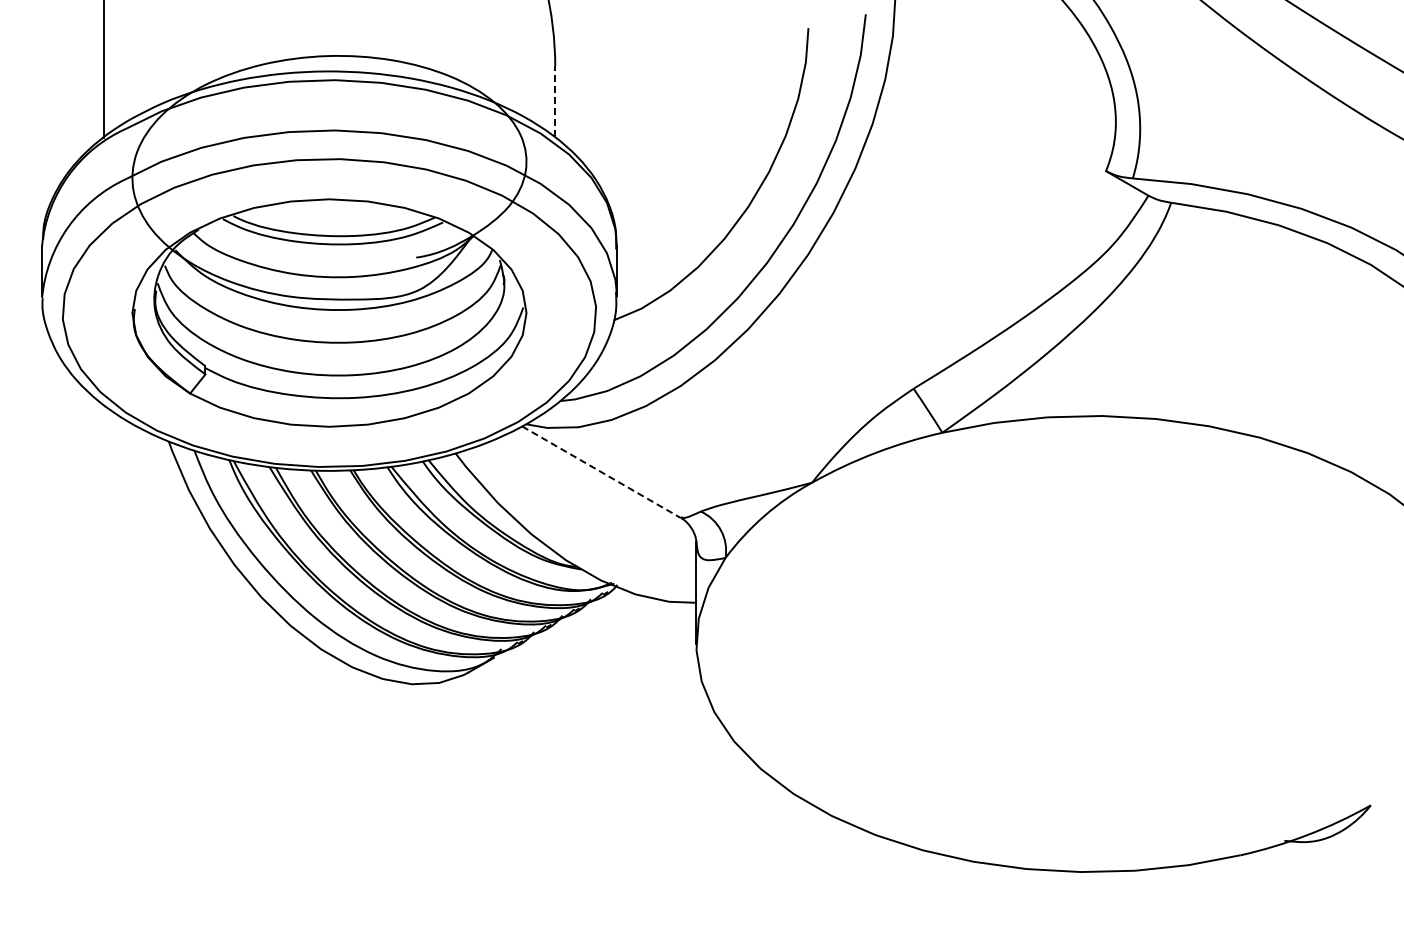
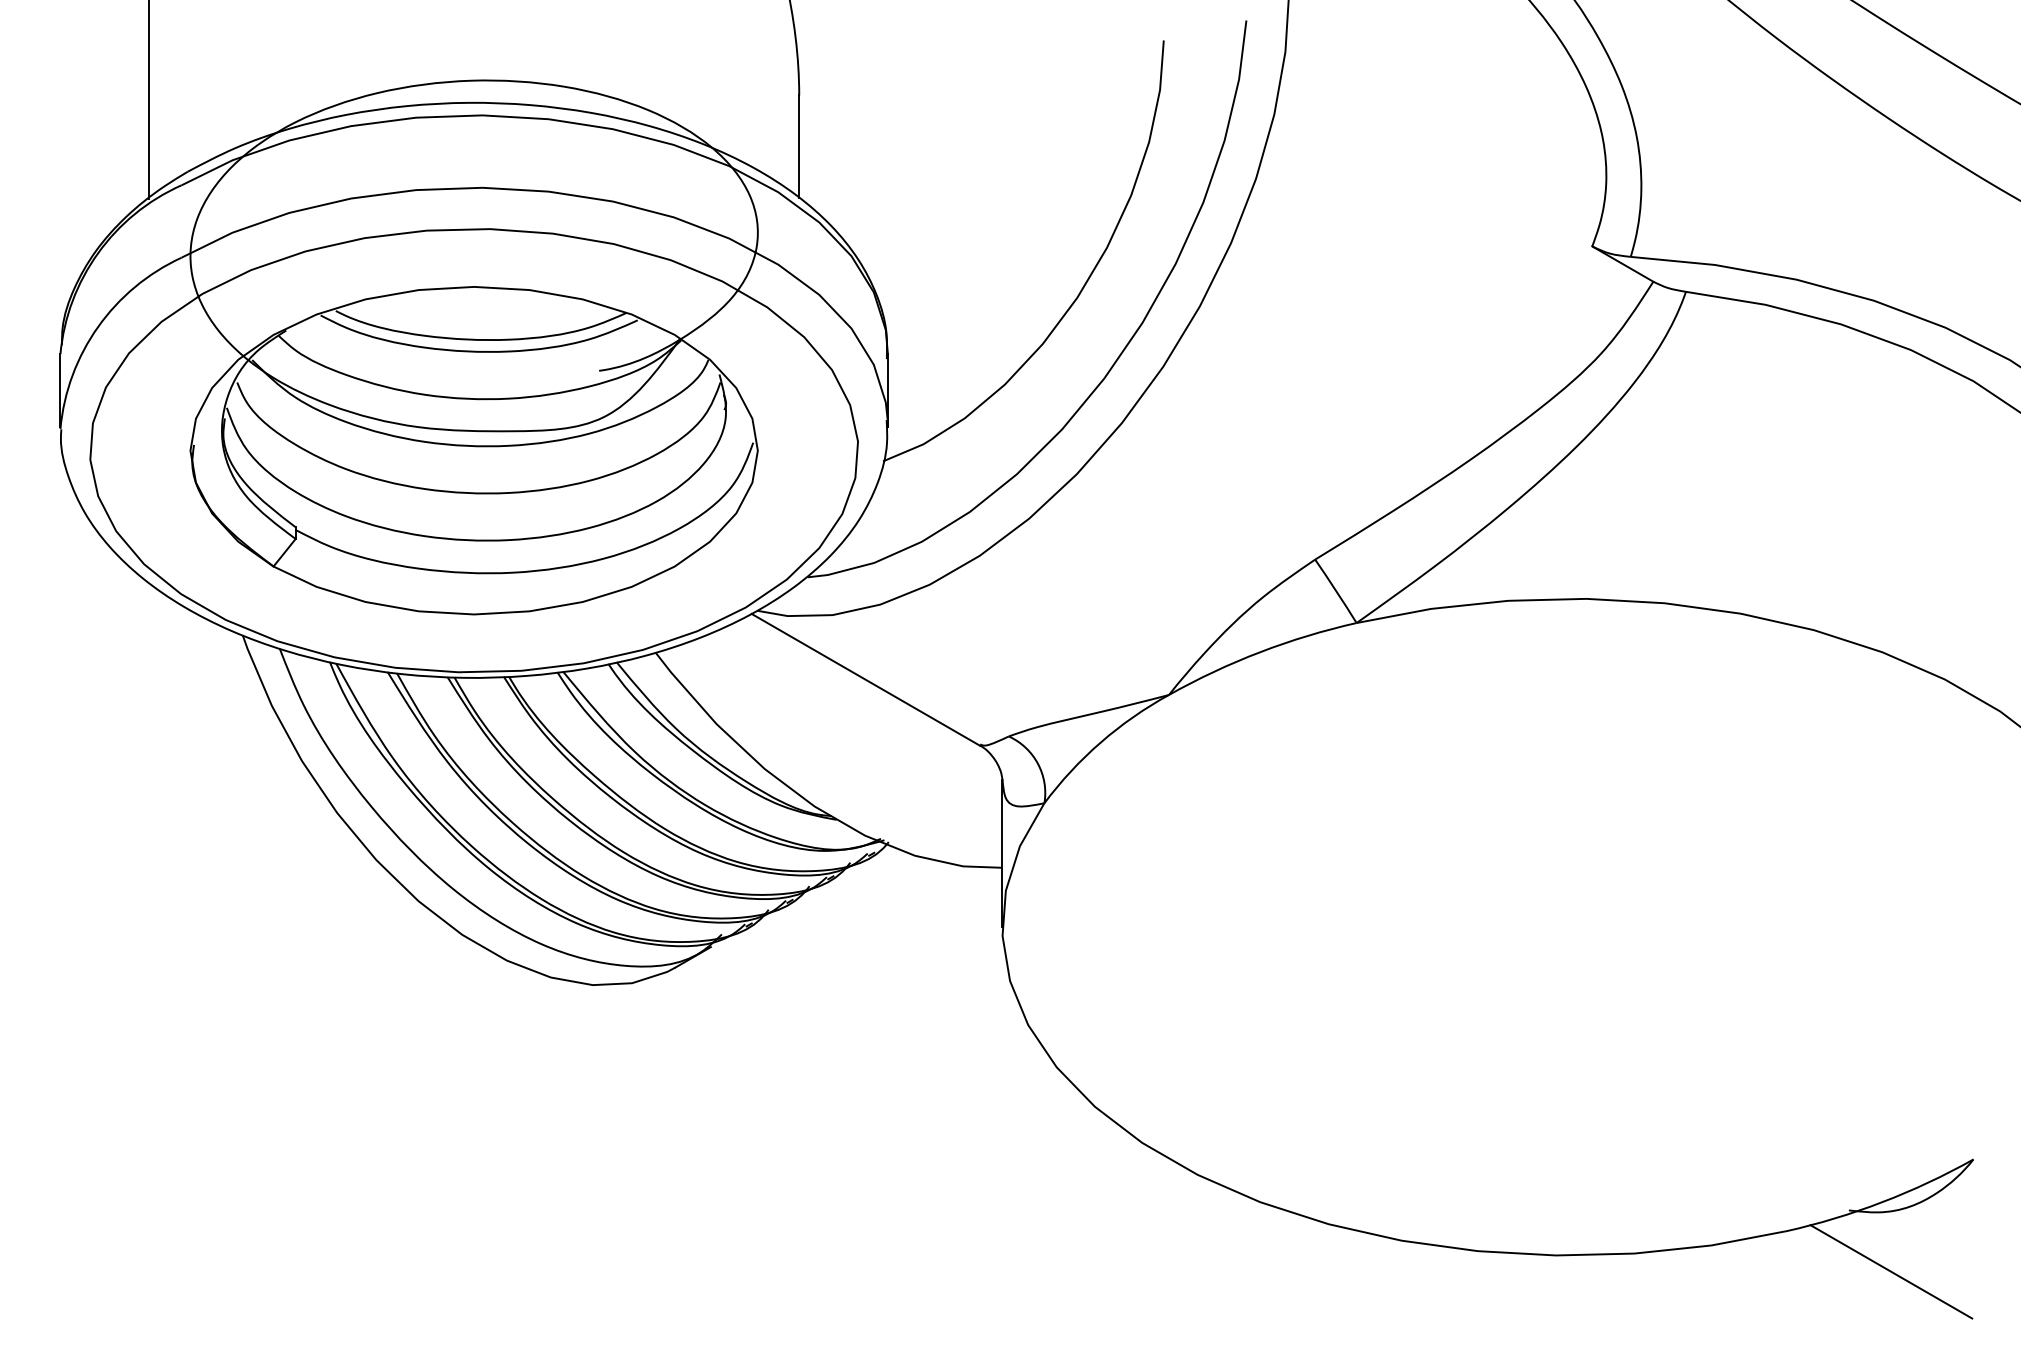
line: (555, 101) -> (799, 146), dashed -> solid
line: (601, 472) -> (865, 680), dashed -> solid
line: (1313, 883) -> (1890, 1271), added

